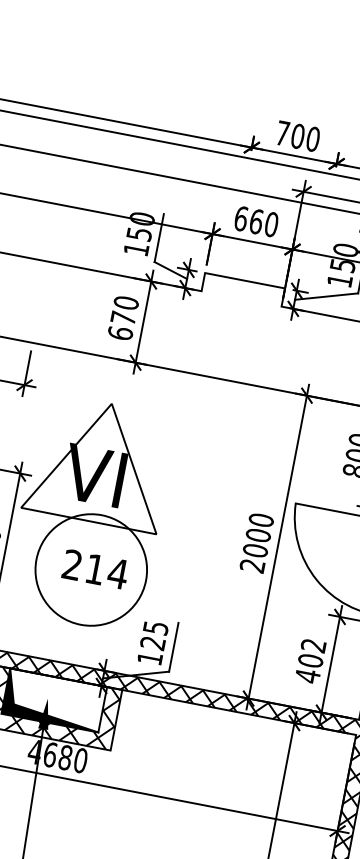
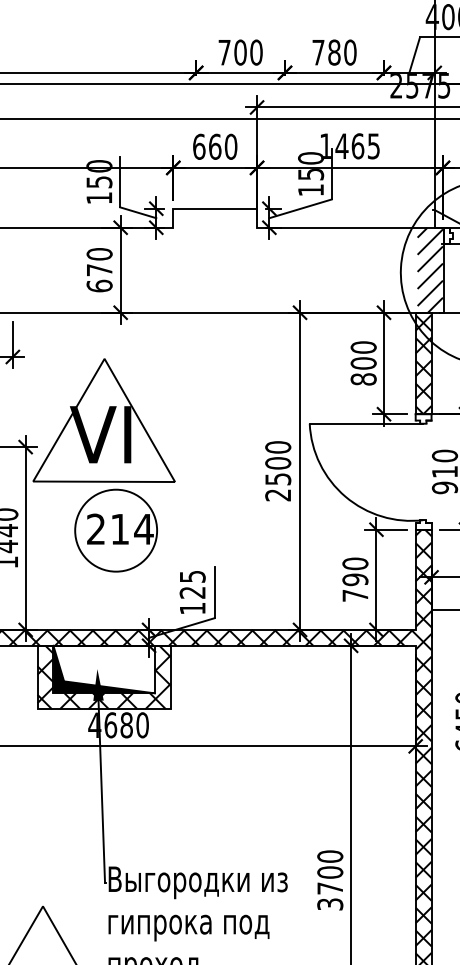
text: (255, 550) -> (278, 479), 2000 -> 2500
circle: (91, 569) -> (116, 530), size x0.71
text: (310, 660) -> (355, 579), 402 -> 790

